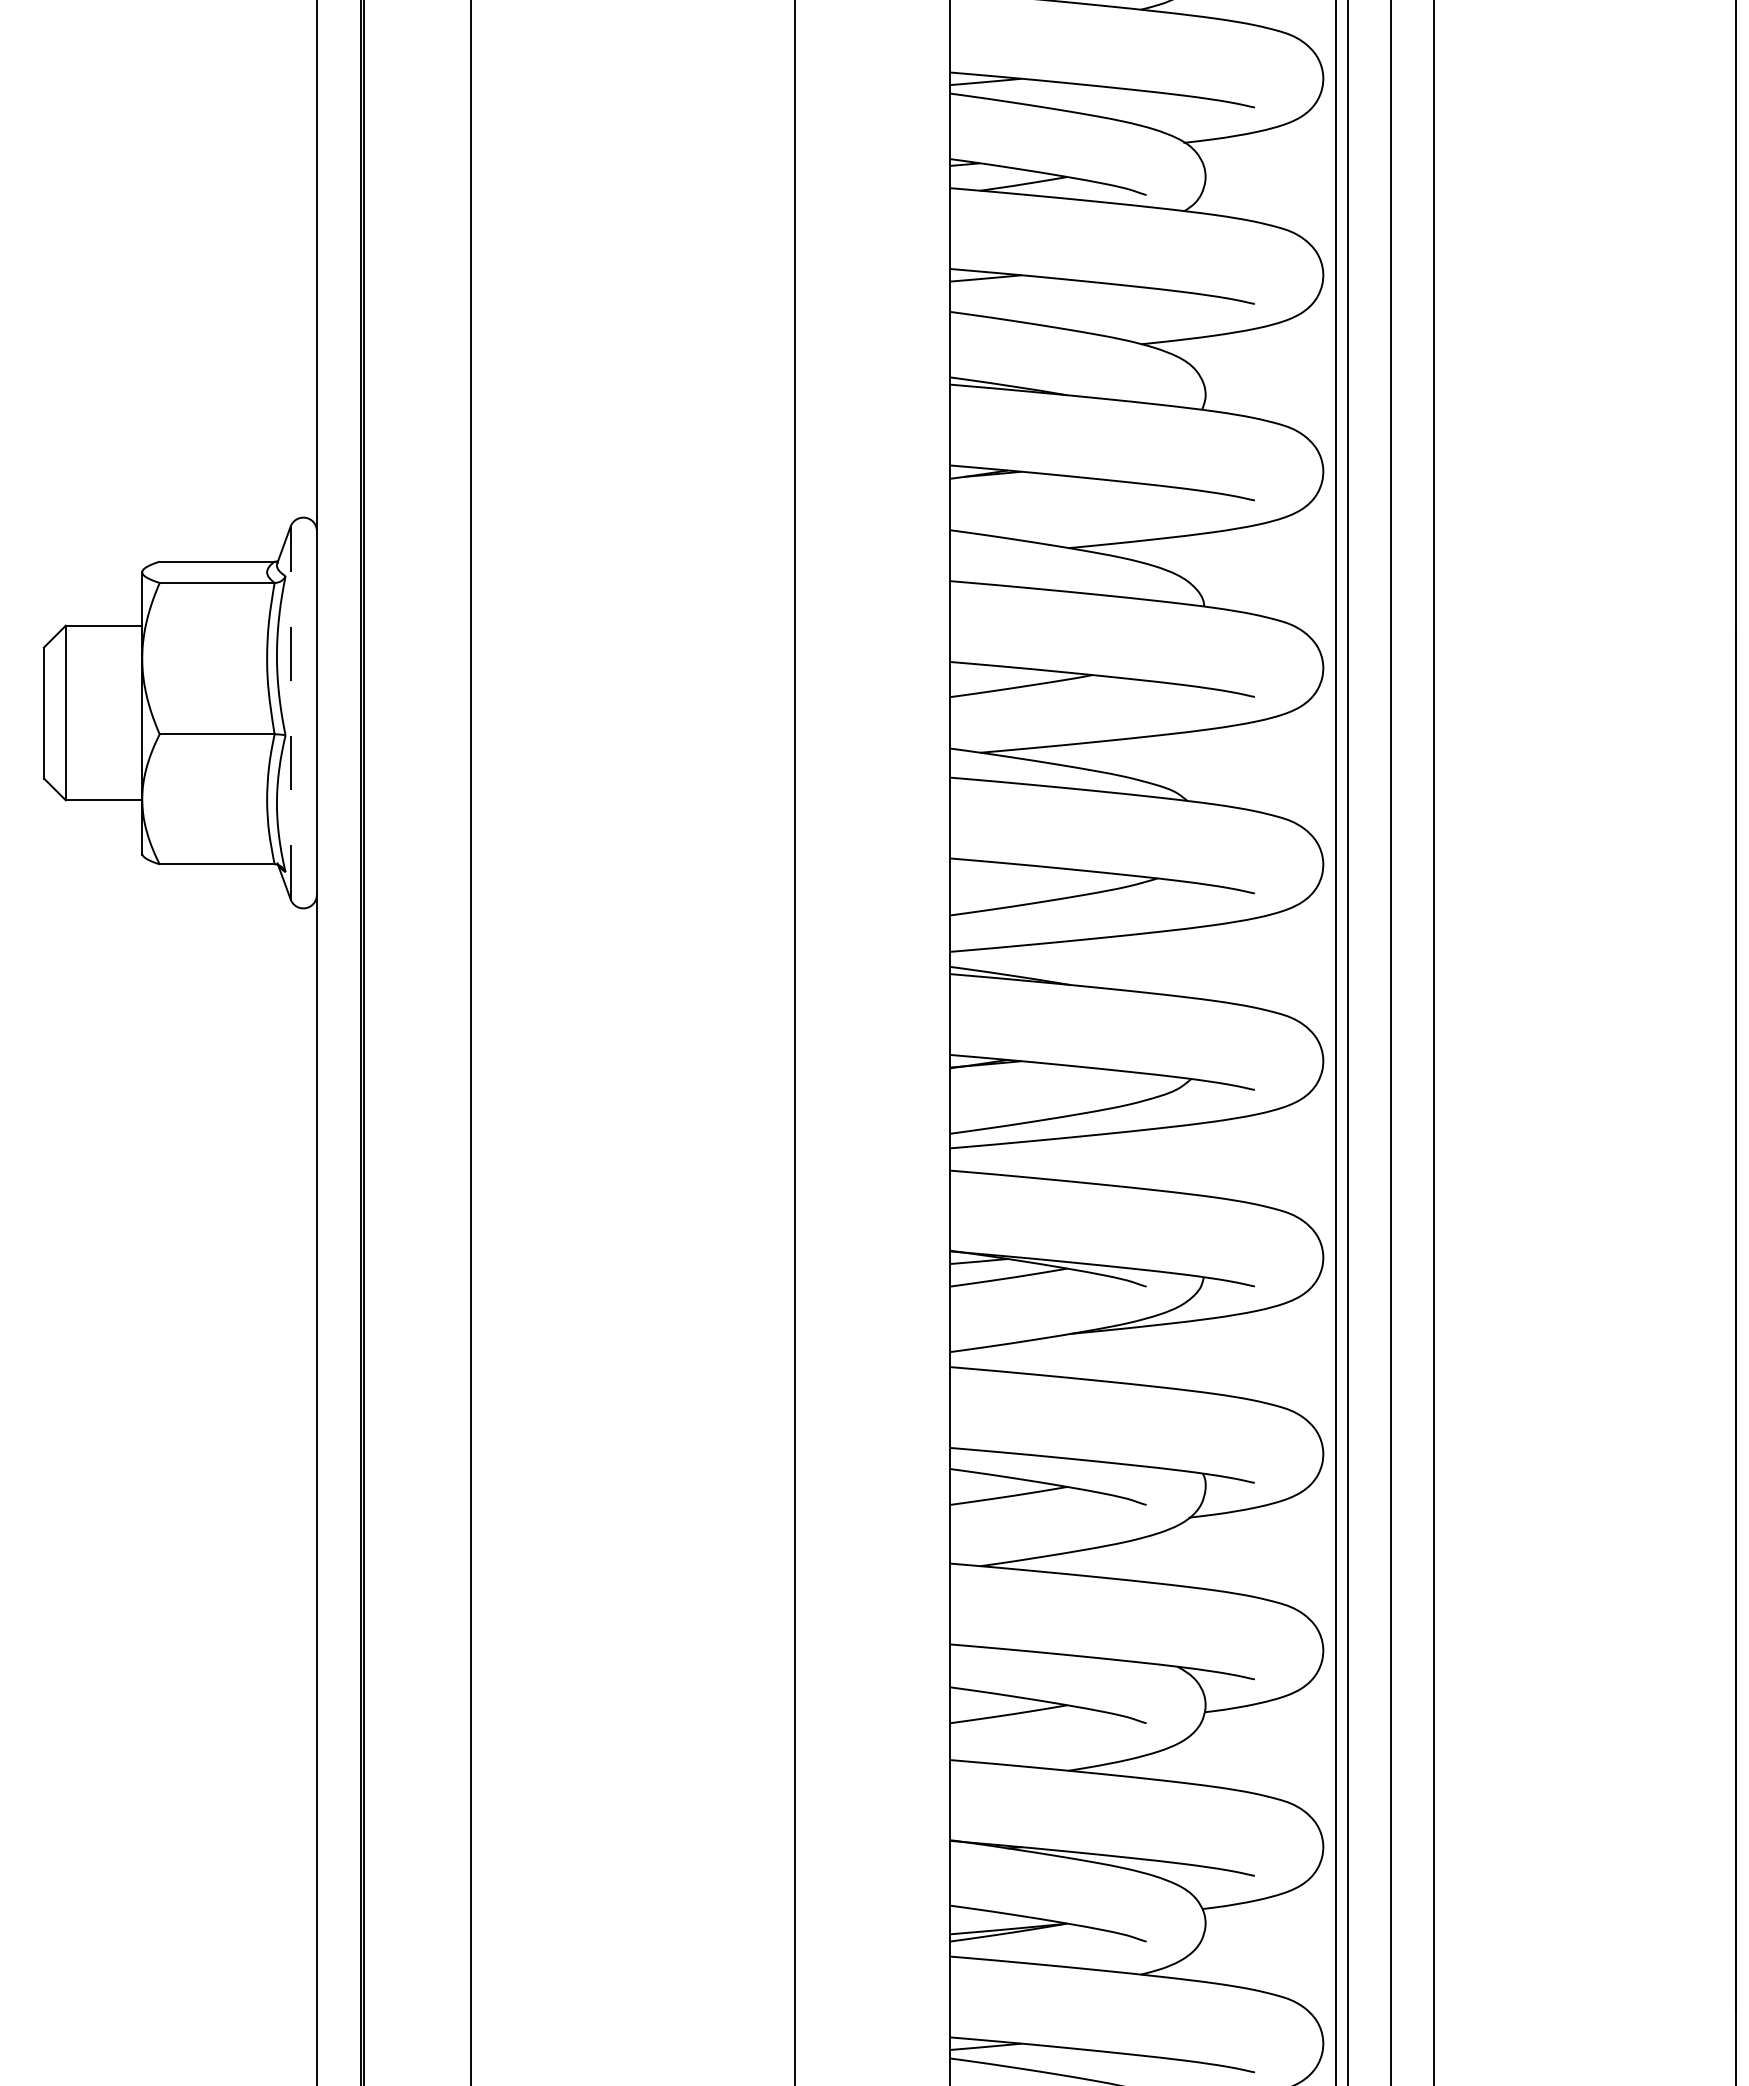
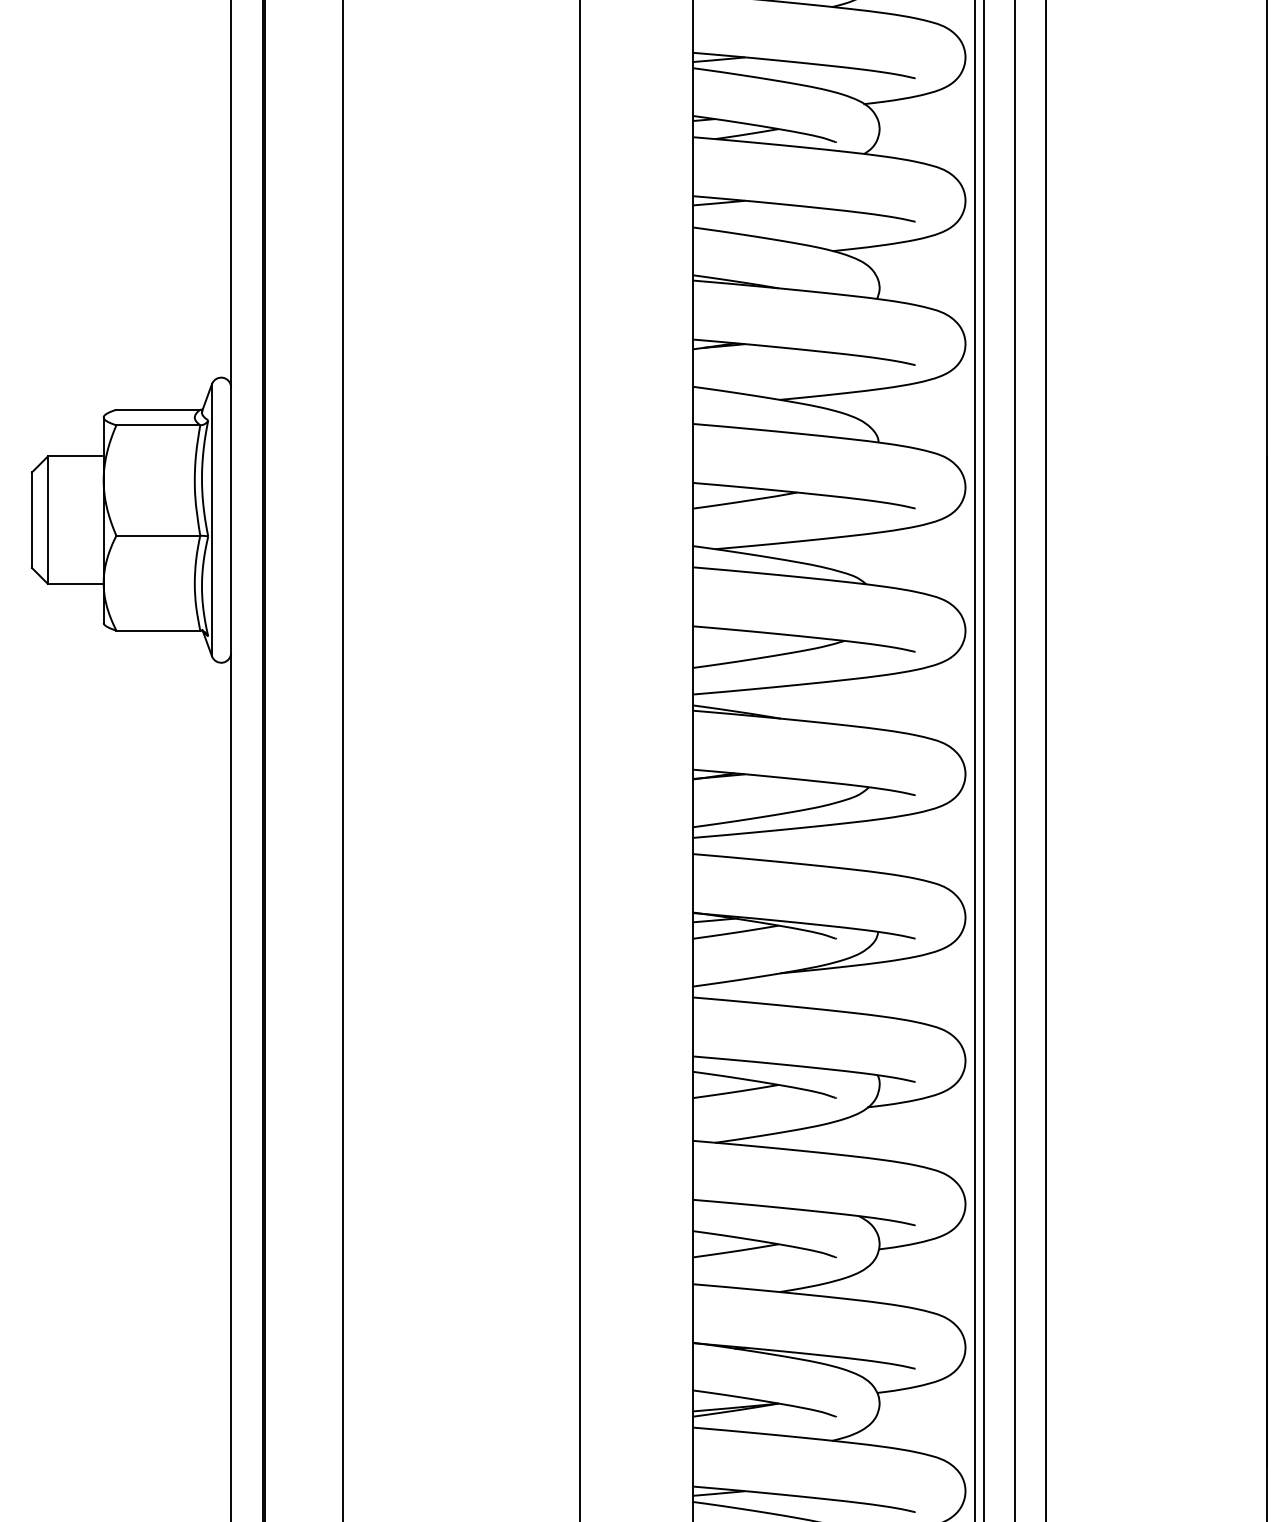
line: (290, 713) -> (211, 520), dashed -> solid

